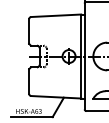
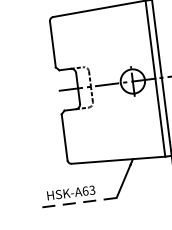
line: (31, 117) -> (77, 203), solid -> dashed

